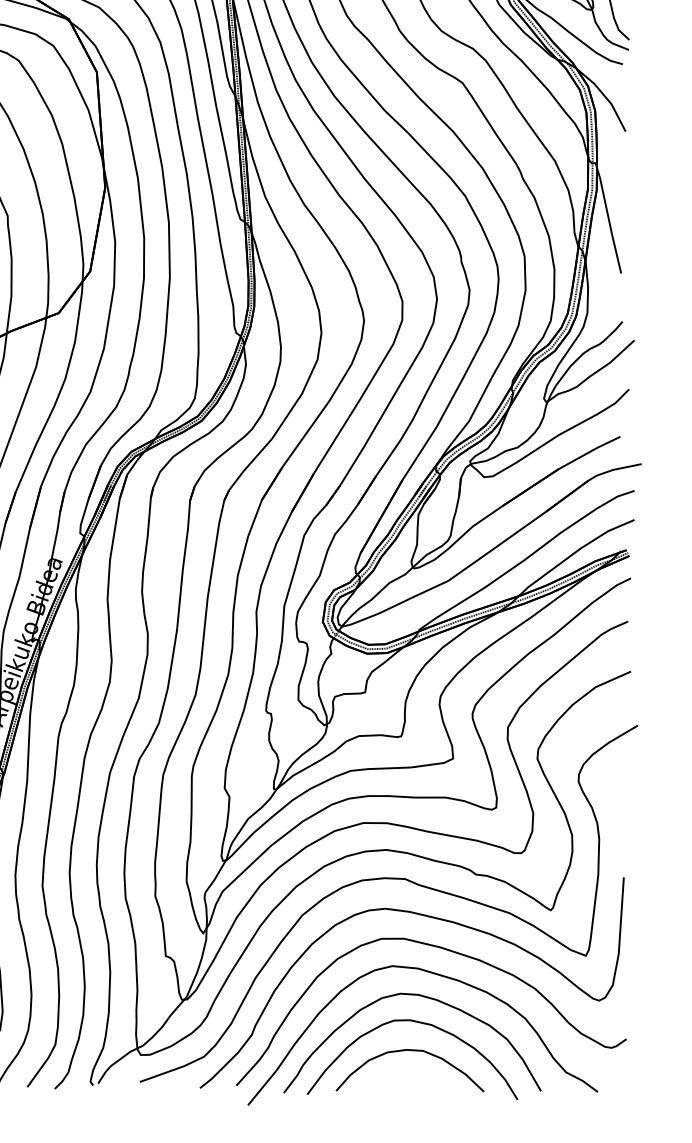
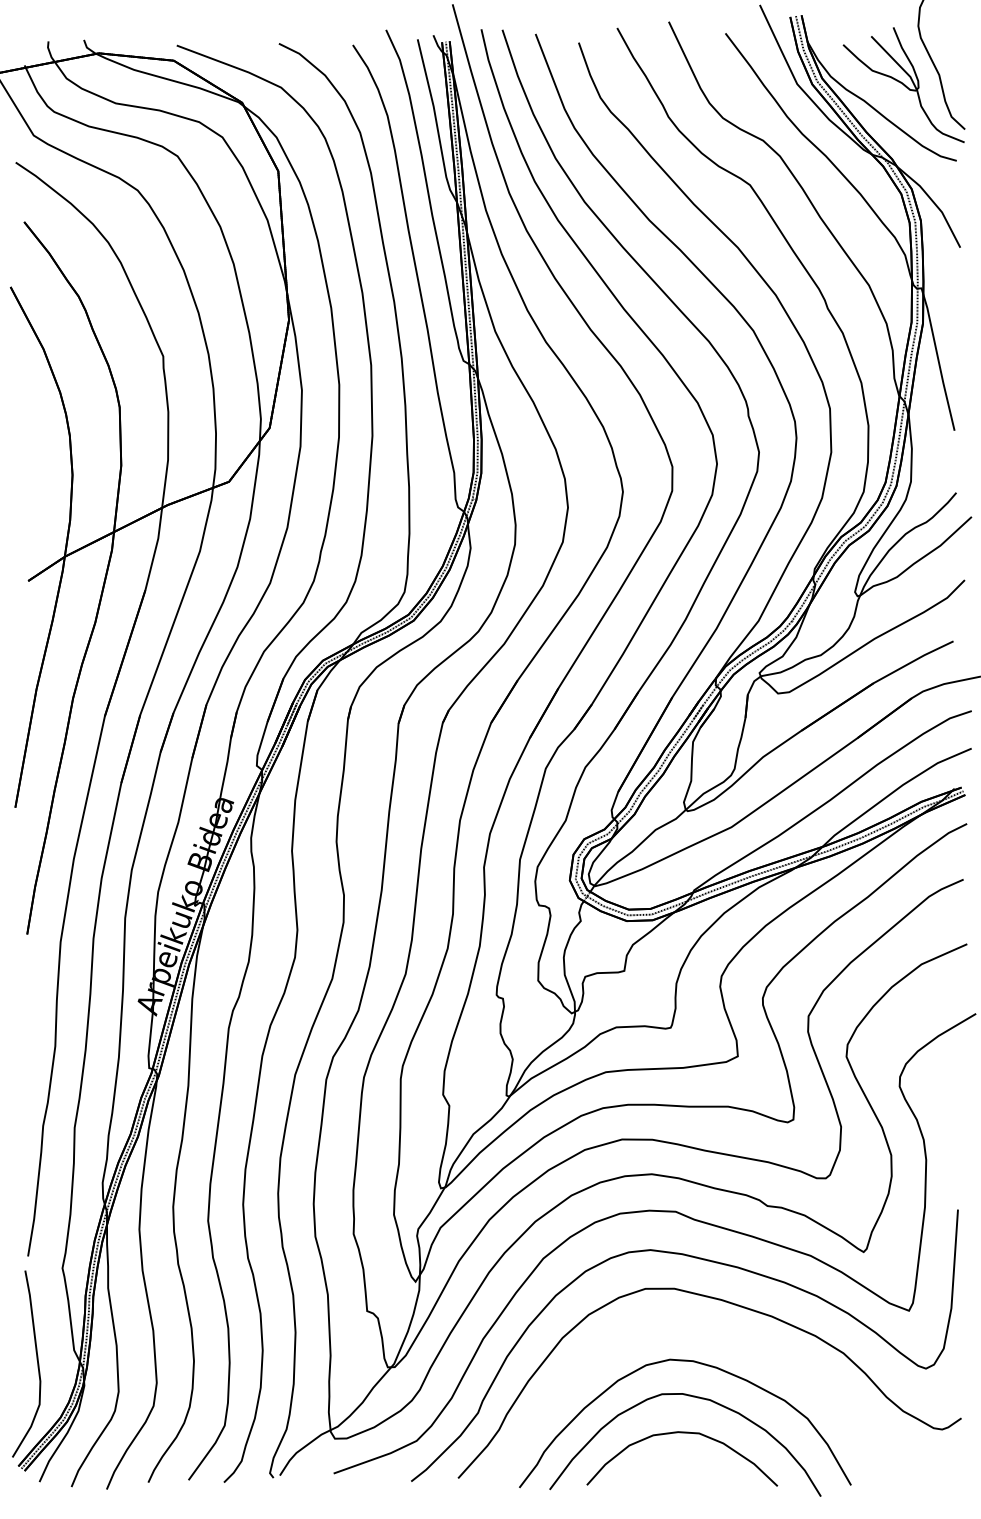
curve: (441, 976) -> (722, 1337), removed

